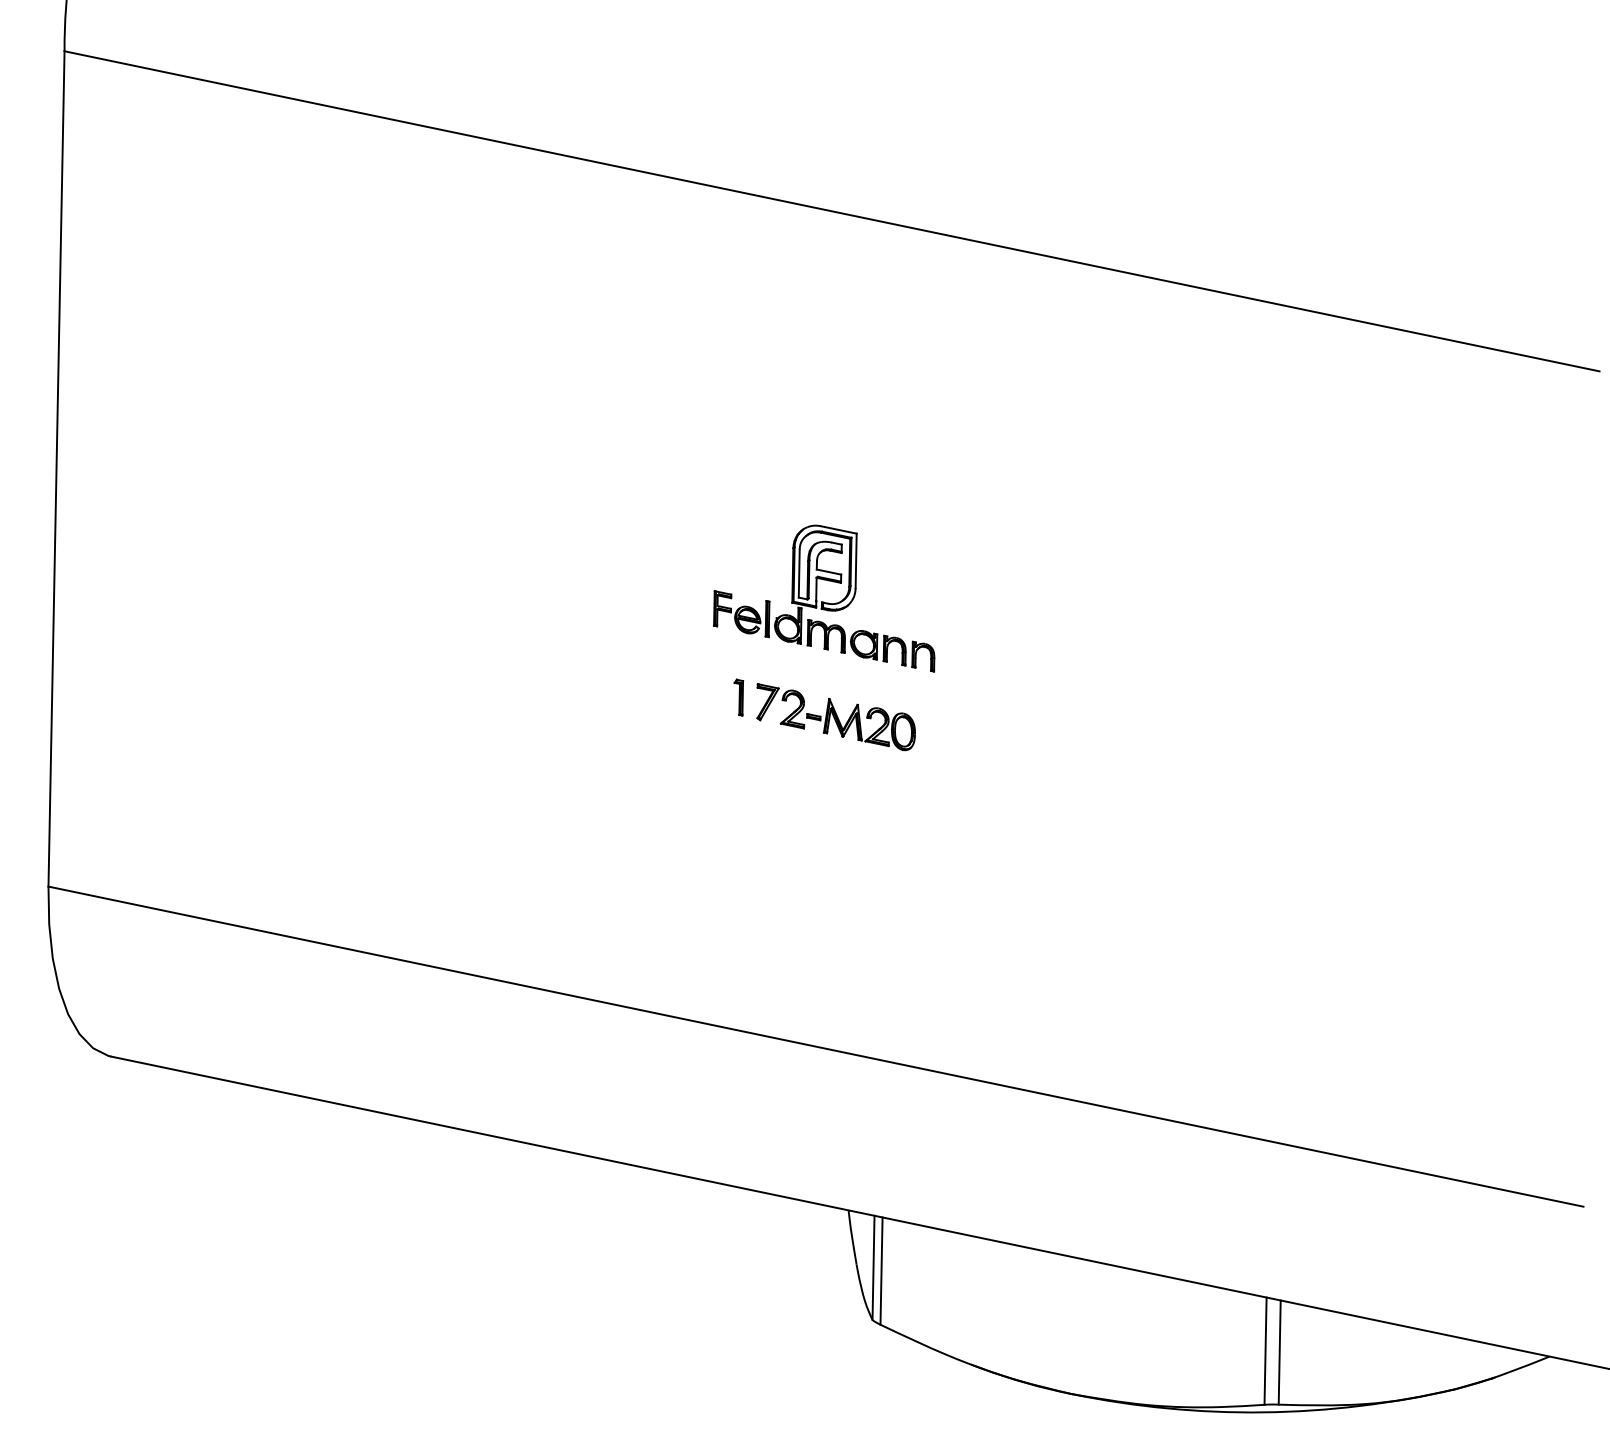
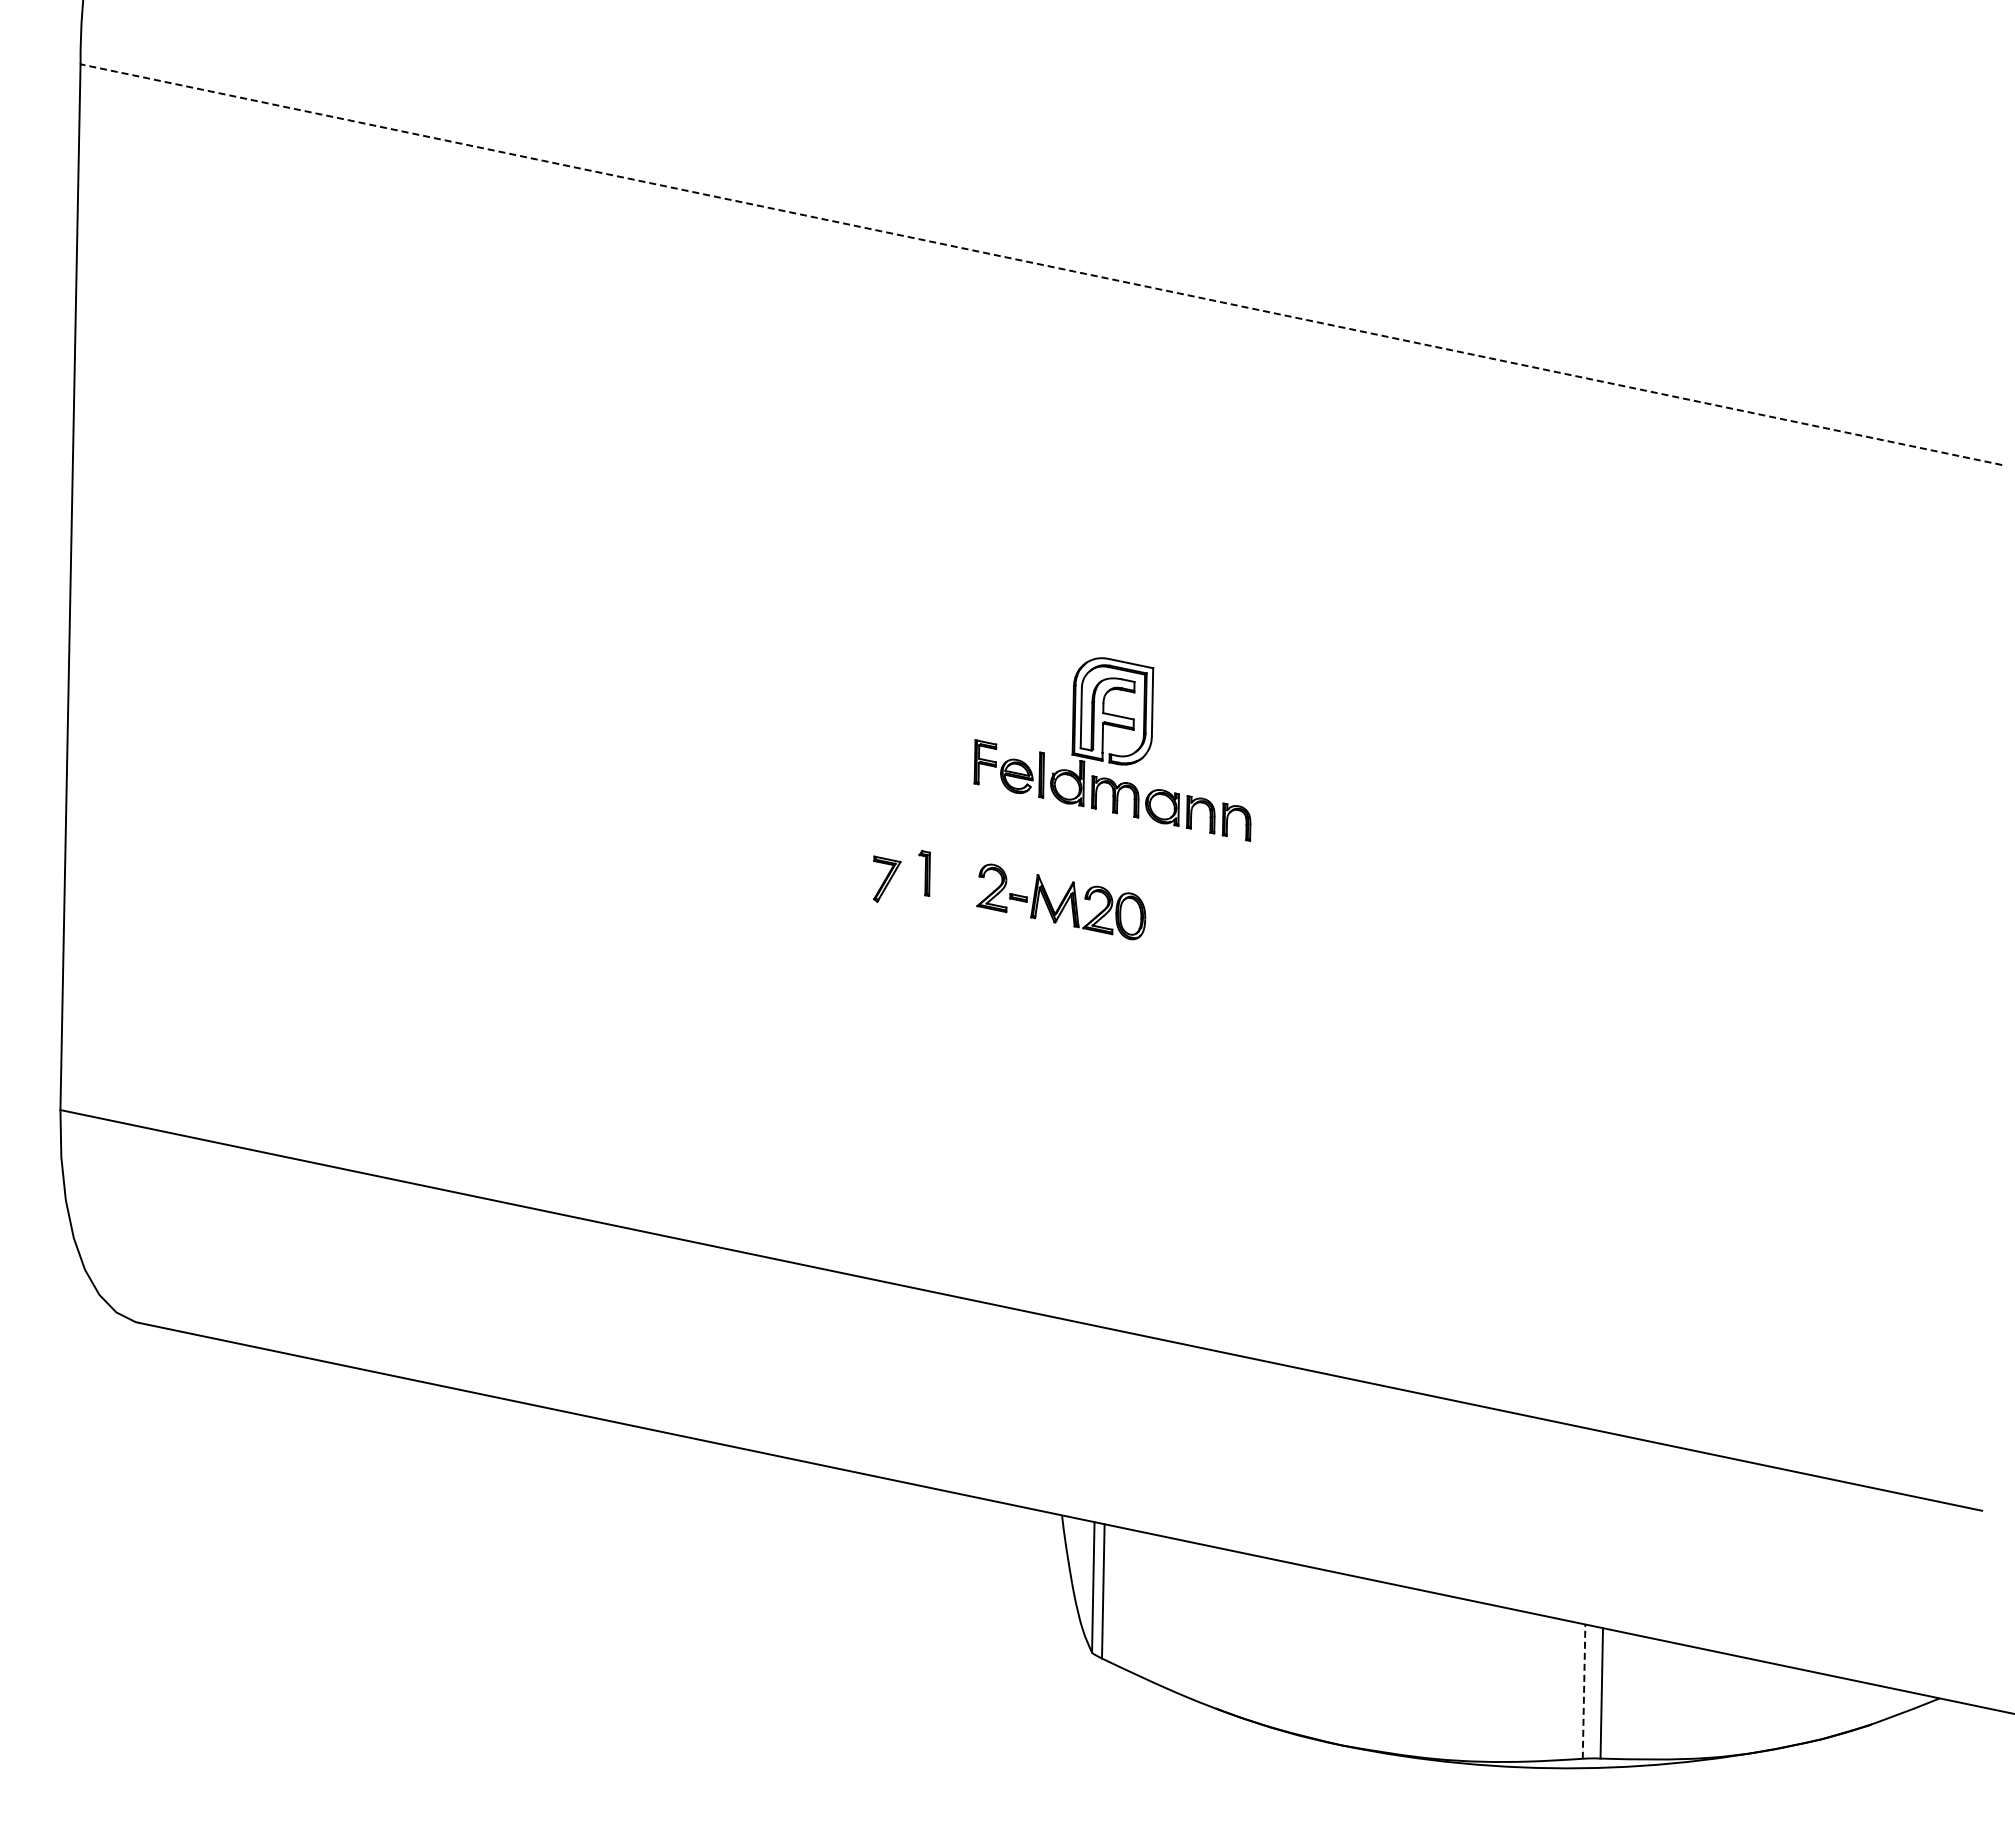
line: (831, 211) -> (1040, 264), solid -> dashed
part: (824, 598) -> (1112, 749), moved
part: (768, 701) -> (887, 878), moved
line: (1265, 1351) -> (1584, 1691), solid -> dashed

